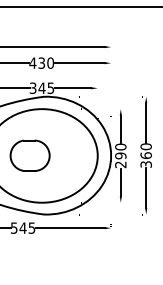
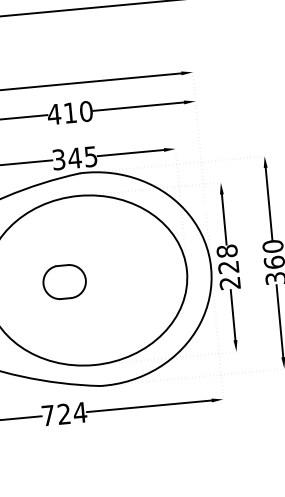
text: (41, 62) -> (69, 111), 430 -> 410
text: (120, 151) -> (227, 259), 290 -> 228
part: (29, 155) -> (63, 281), size x0.6
text: (23, 227) -> (64, 412), 545 -> 724

